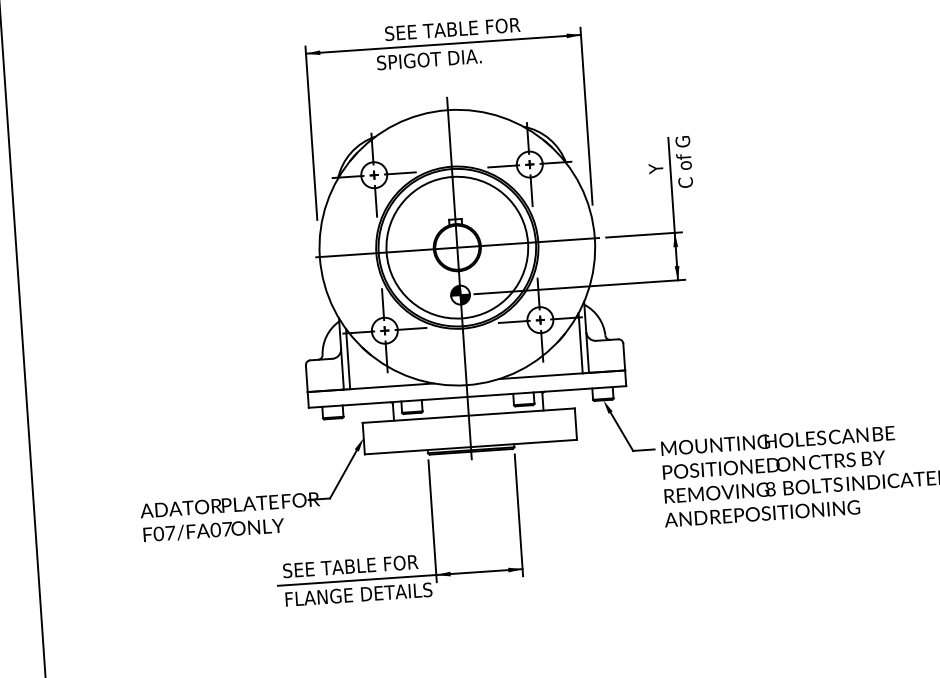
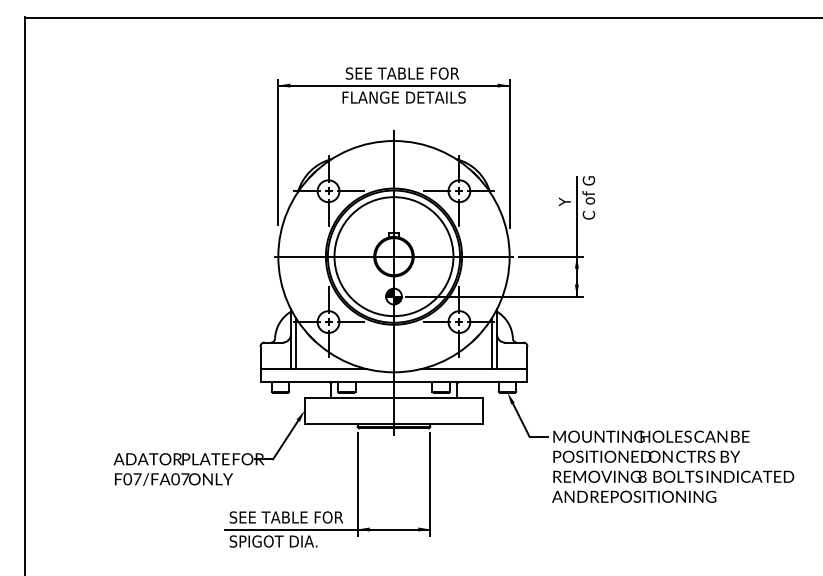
text: (453, 57) -> (401, 97), SPIGOT DIA. -> FLANGE DETAILS
text: (358, 594) -> (291, 541), FLANGE DETAILS -> SPIGOT DIA.

